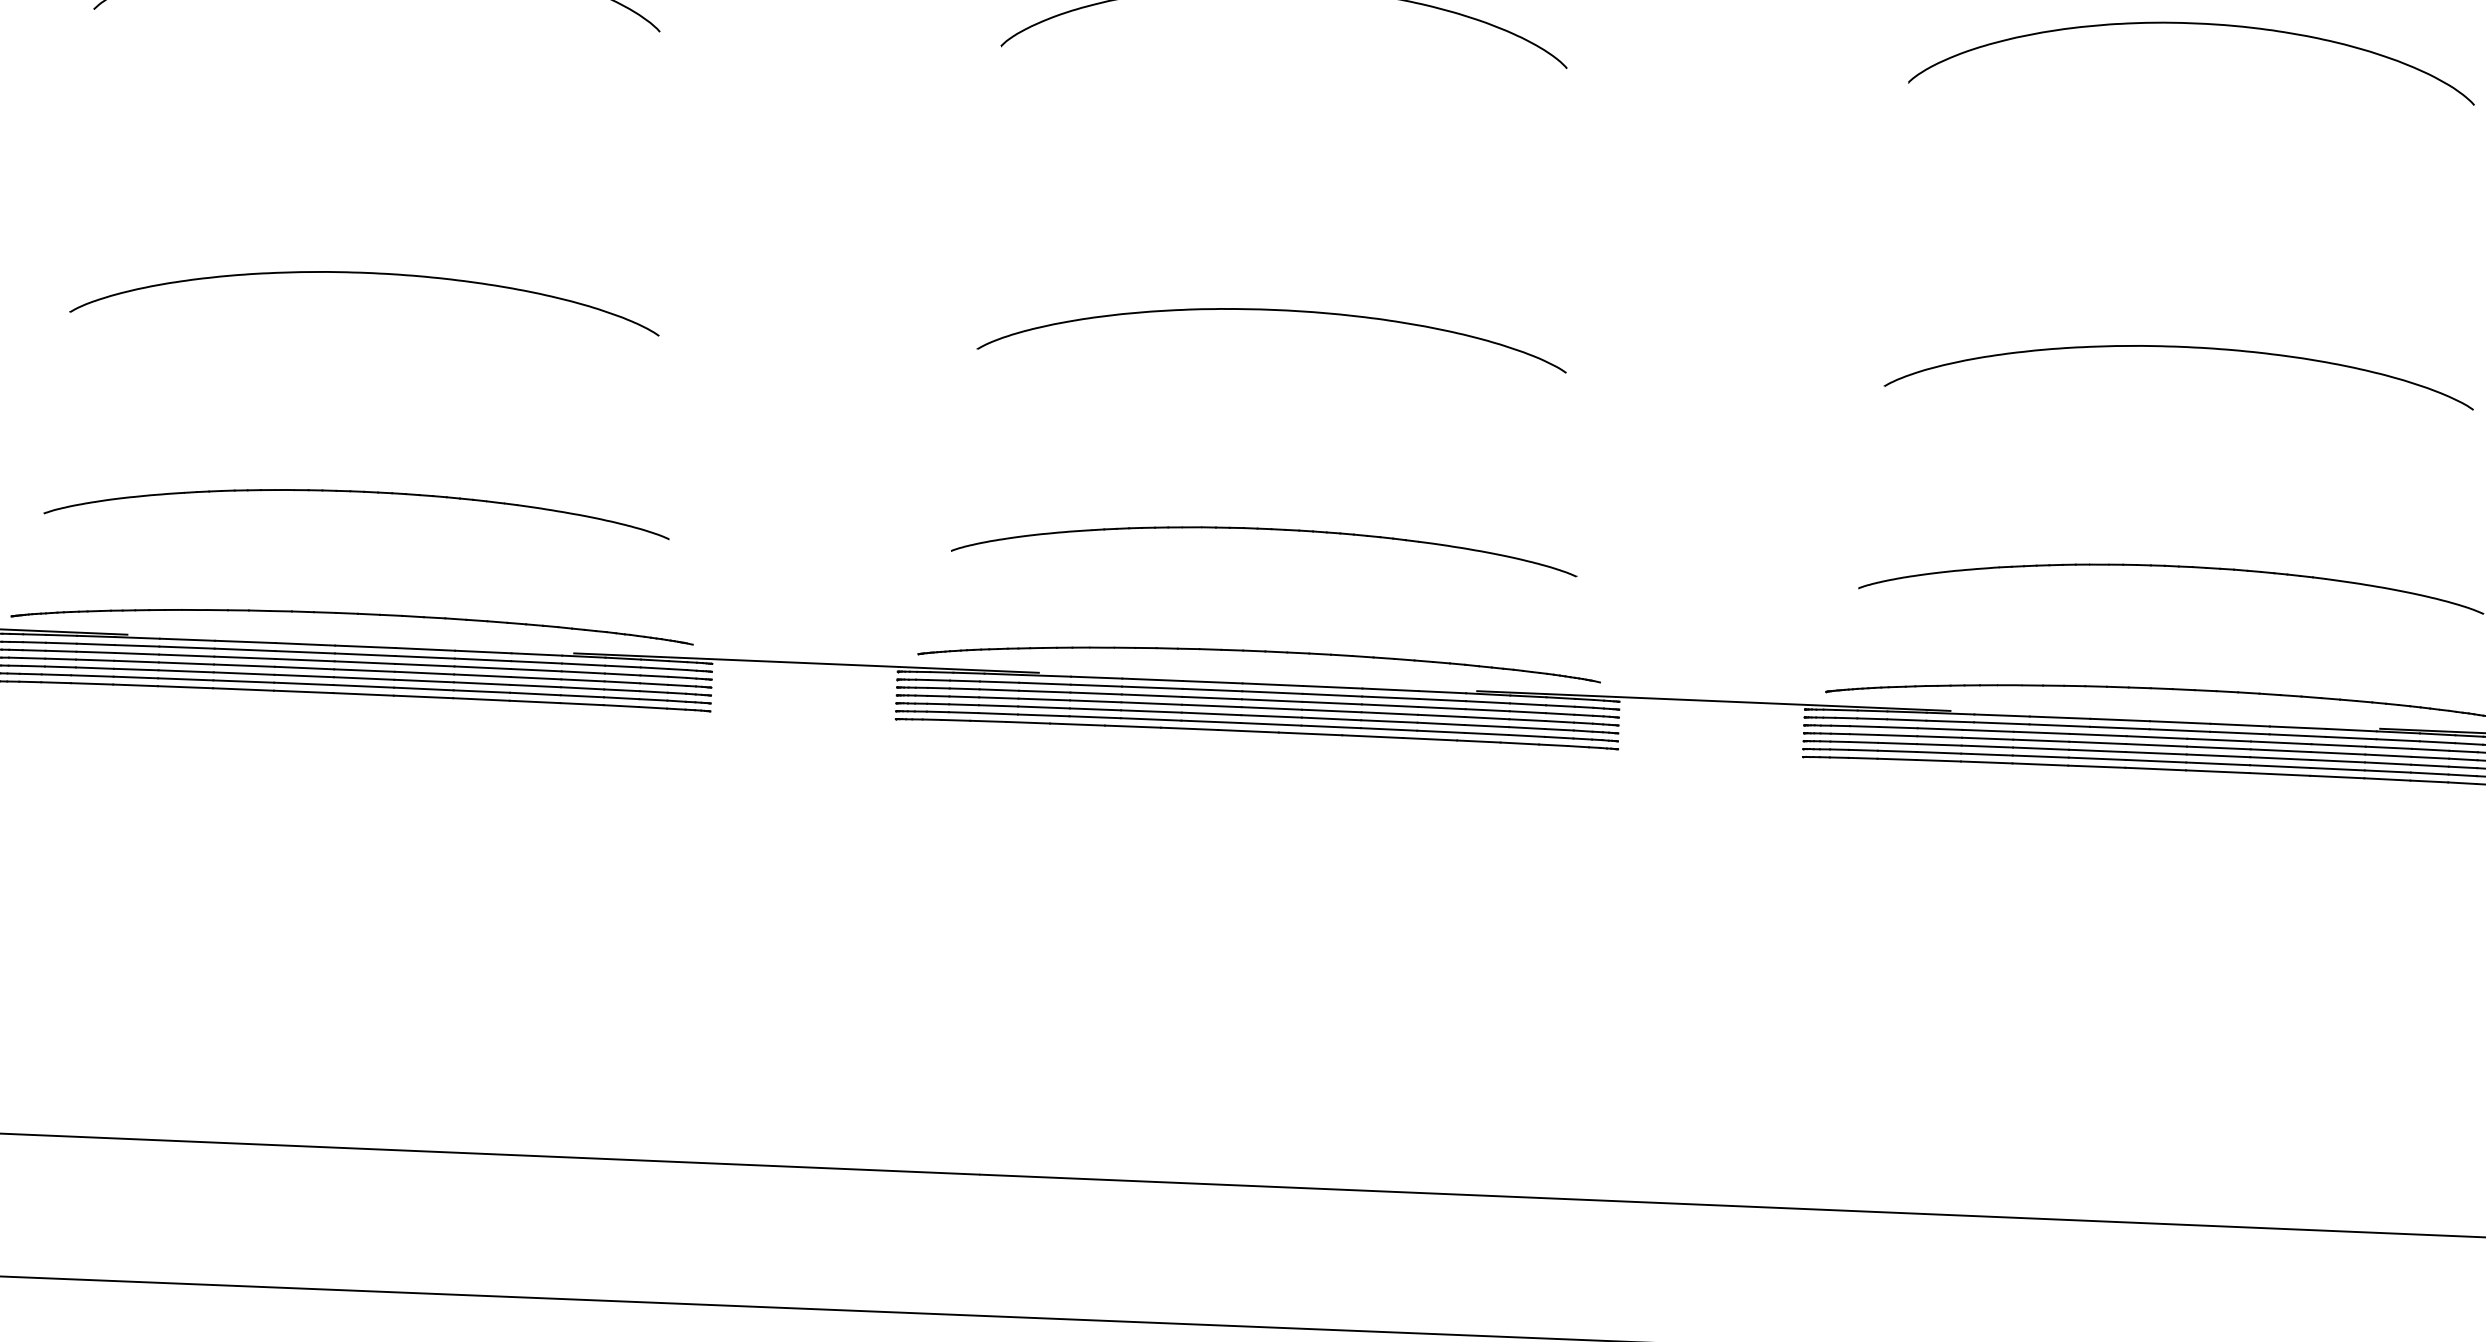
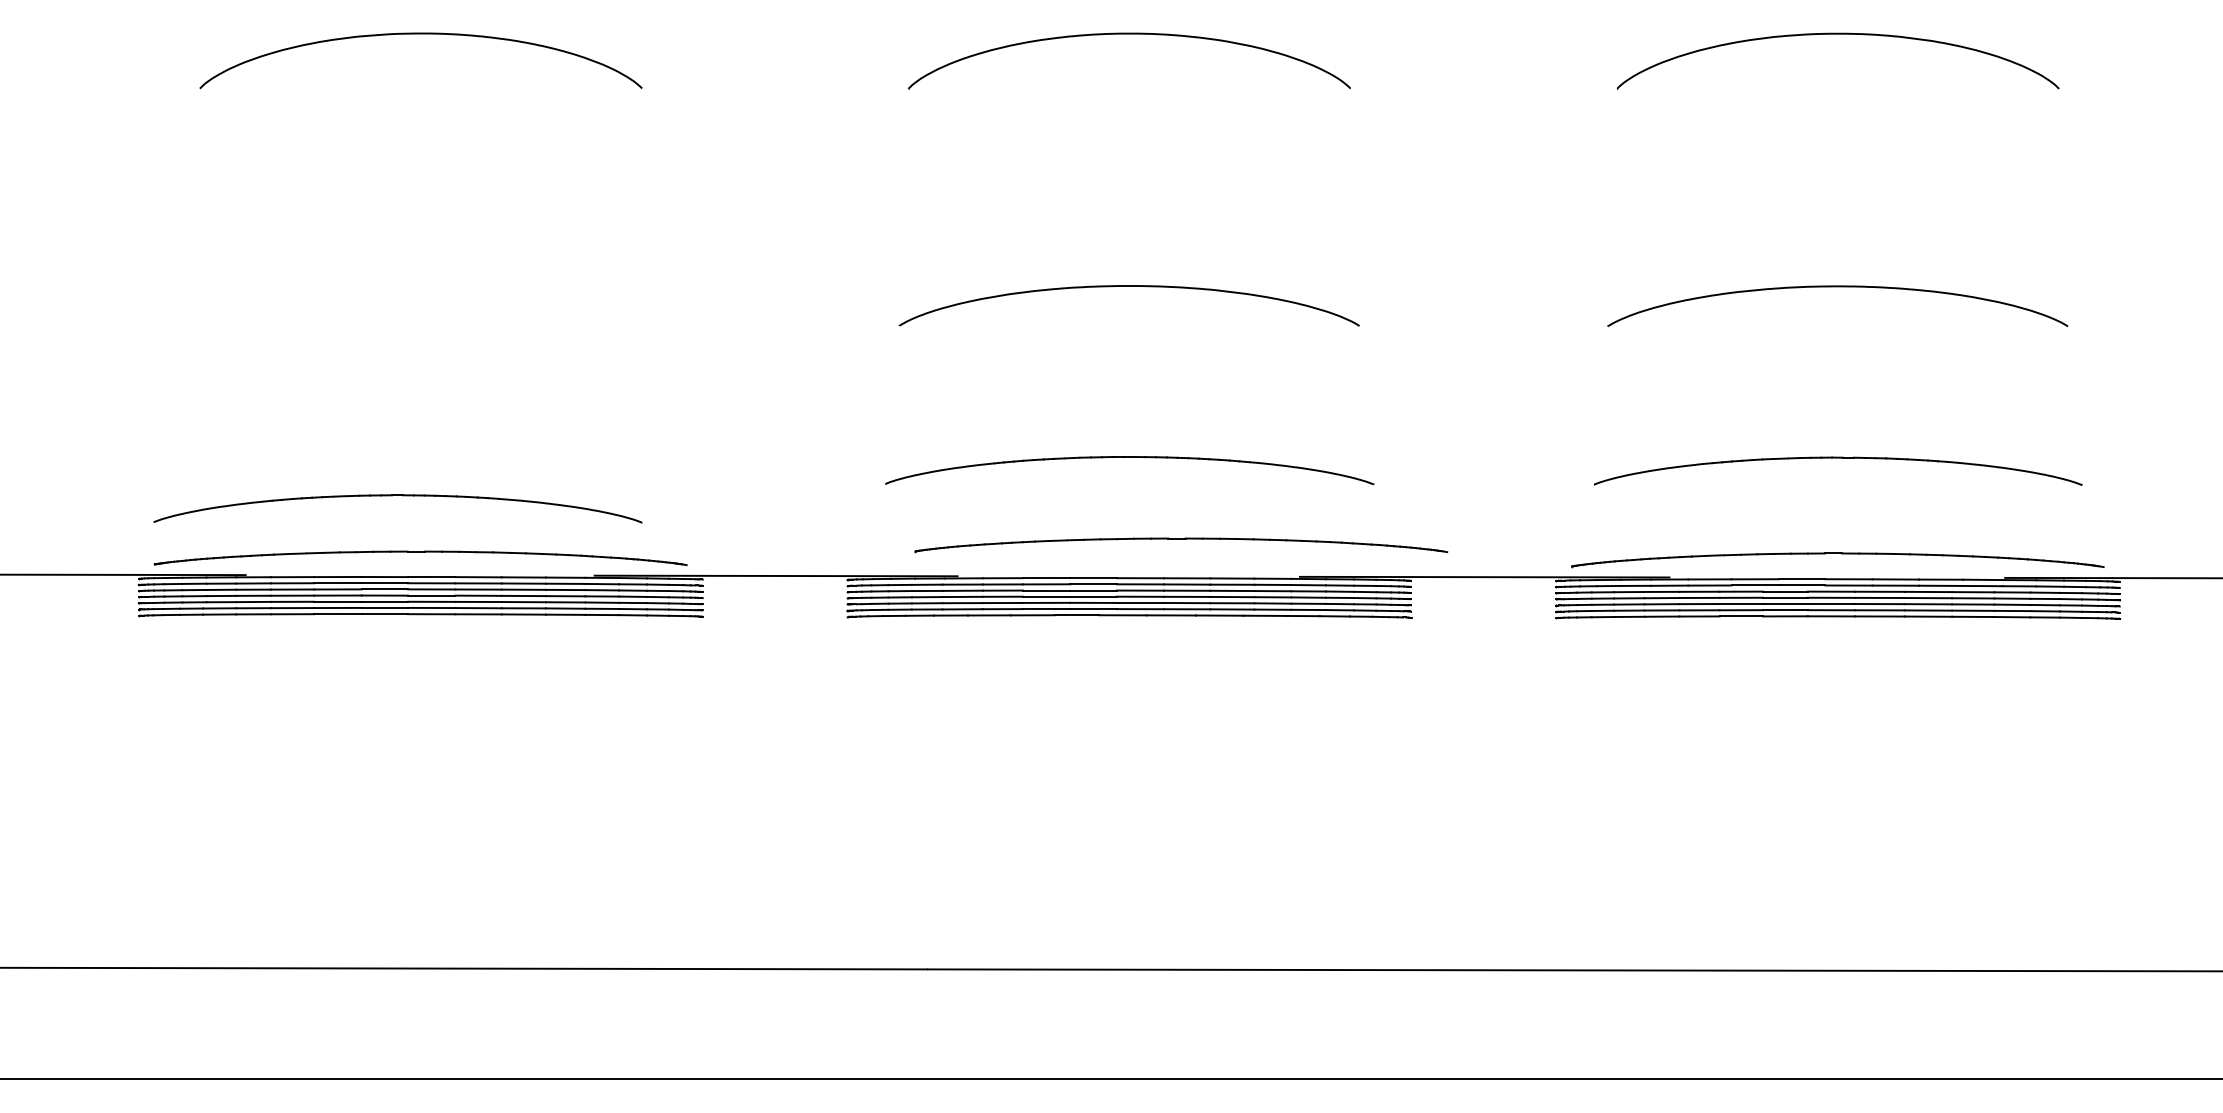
curve: (366, 274) -> (420, 286), removed
part: (357, 491) -> (397, 495), moved
part: (1259, 660) -> (1181, 545), moved

